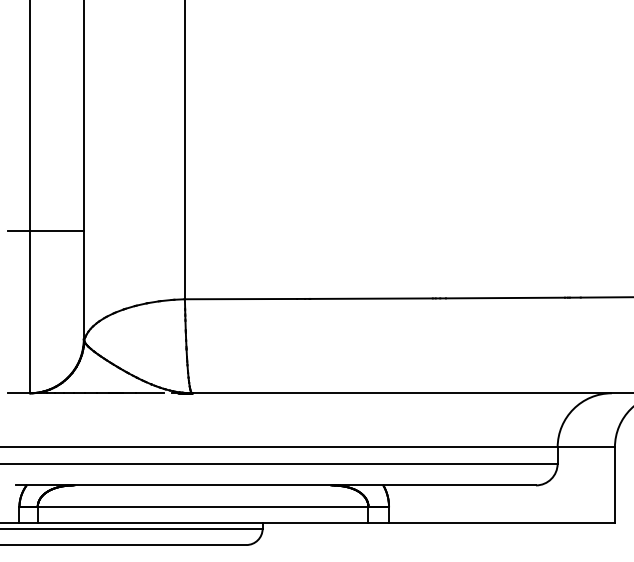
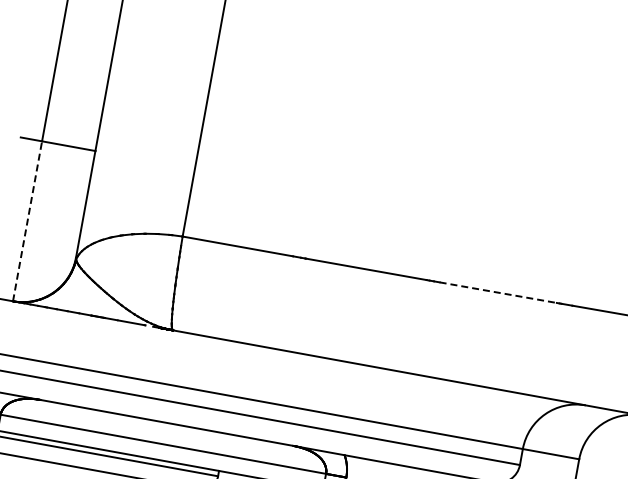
line: (505, 298) -> (498, 293), solid -> dashed
line: (29, 311) -> (27, 220), solid -> dashed

